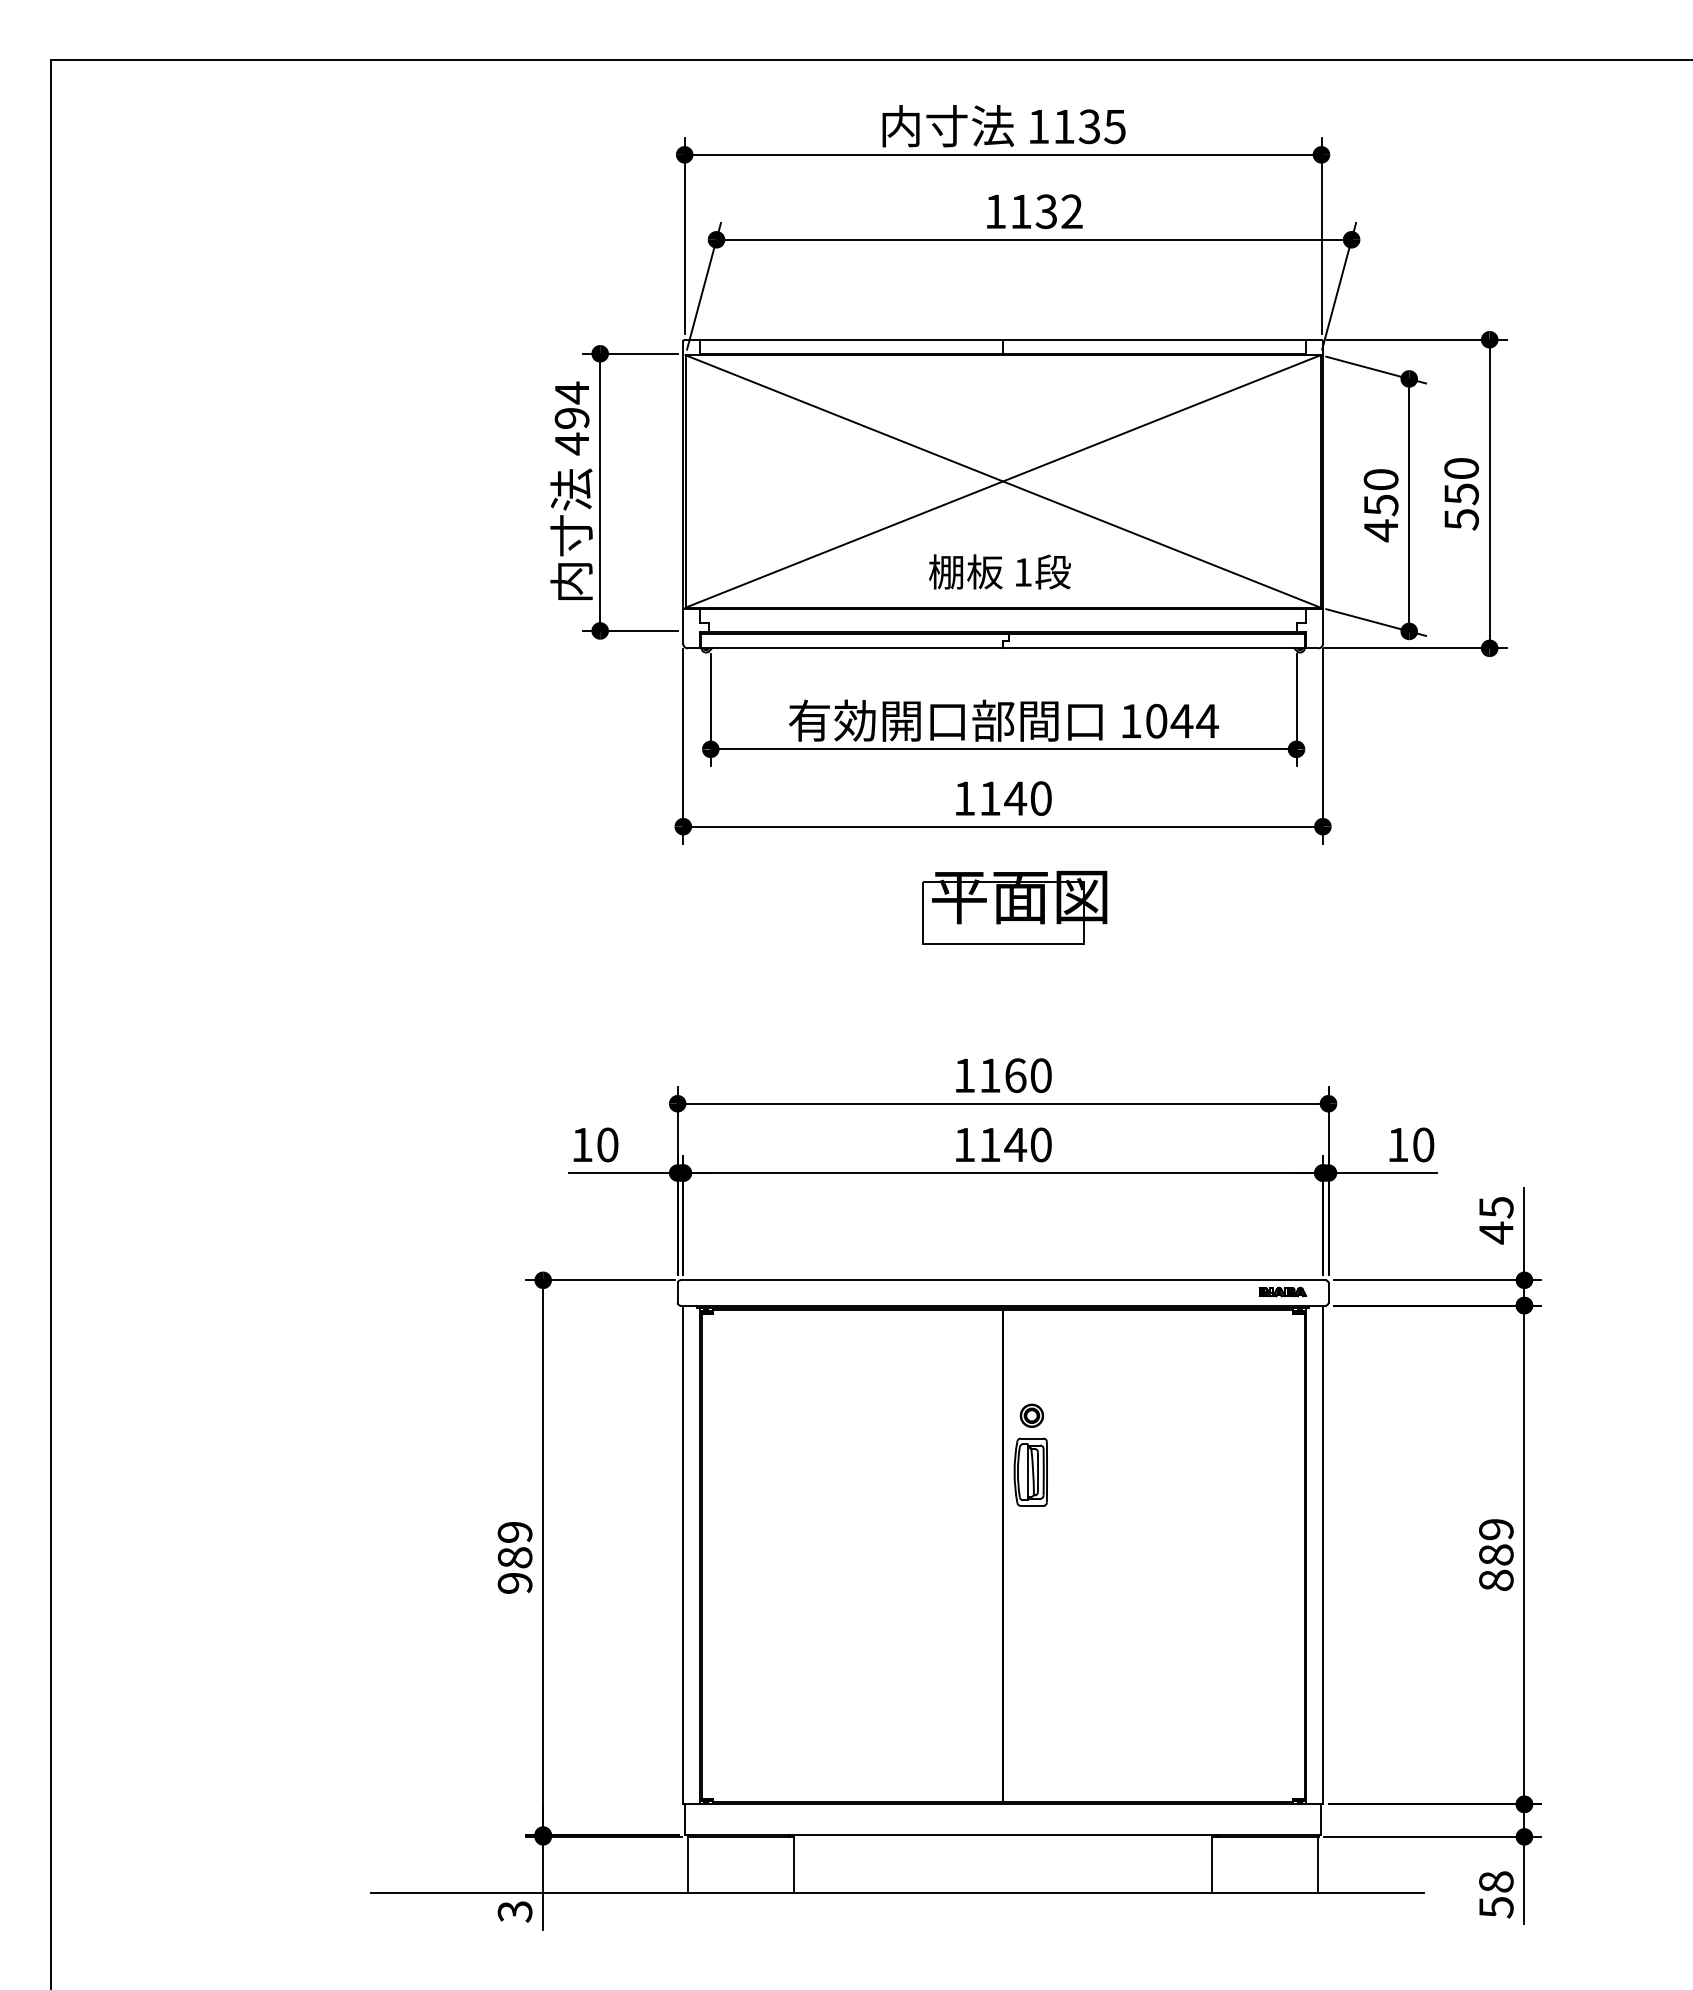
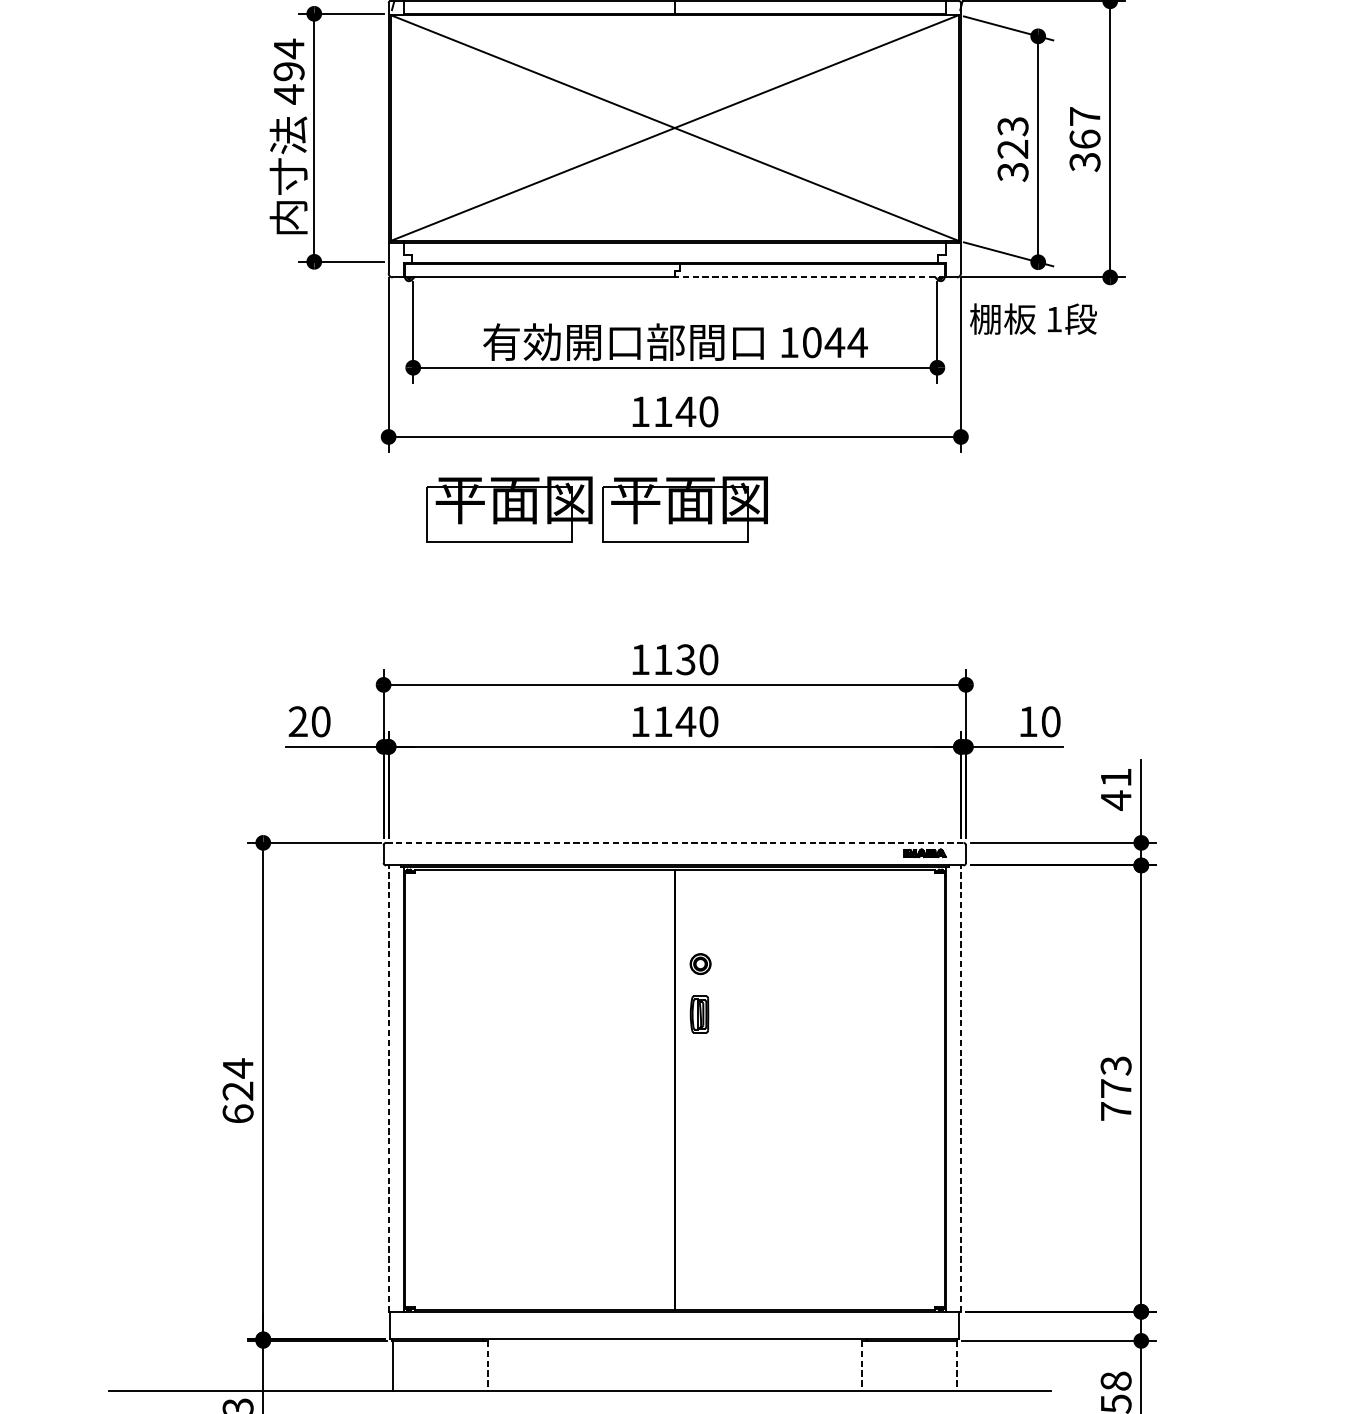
text: (1461, 494) -> (1084, 139), 550 -> 367
text: (1380, 505) -> (1012, 149), 450 -> 323
text: (999, 571) -> (1033, 318), moved
line: (1154, 648) -> (810, 277), solid -> dashed
part: (818, 907) -> (509, 509), added
text: (1015, 1075) -> (685, 659), 1160 -> 1130
text: (581, 1144) -> (297, 721), 10 -> 20
text: (1496, 1207) -> (1116, 777), 45 -> 41
line: (1003, 1280) -> (675, 843), solid -> dashed
part: (1030, 1471) -> (699, 1013), size x0.6
line: (683, 1554) -> (388, 1088), solid -> dashed
line: (1322, 1554) -> (960, 1088), solid -> dashed
text: (1496, 1554) -> (1116, 1088), 889 -> 773
text: (514, 1557) -> (237, 1090), 989 -> 624
line: (794, 1865) -> (488, 1366), solid -> dashed
line: (1211, 1865) -> (861, 1366), solid -> dashed
line: (1318, 1865) -> (957, 1366), solid -> dashed

